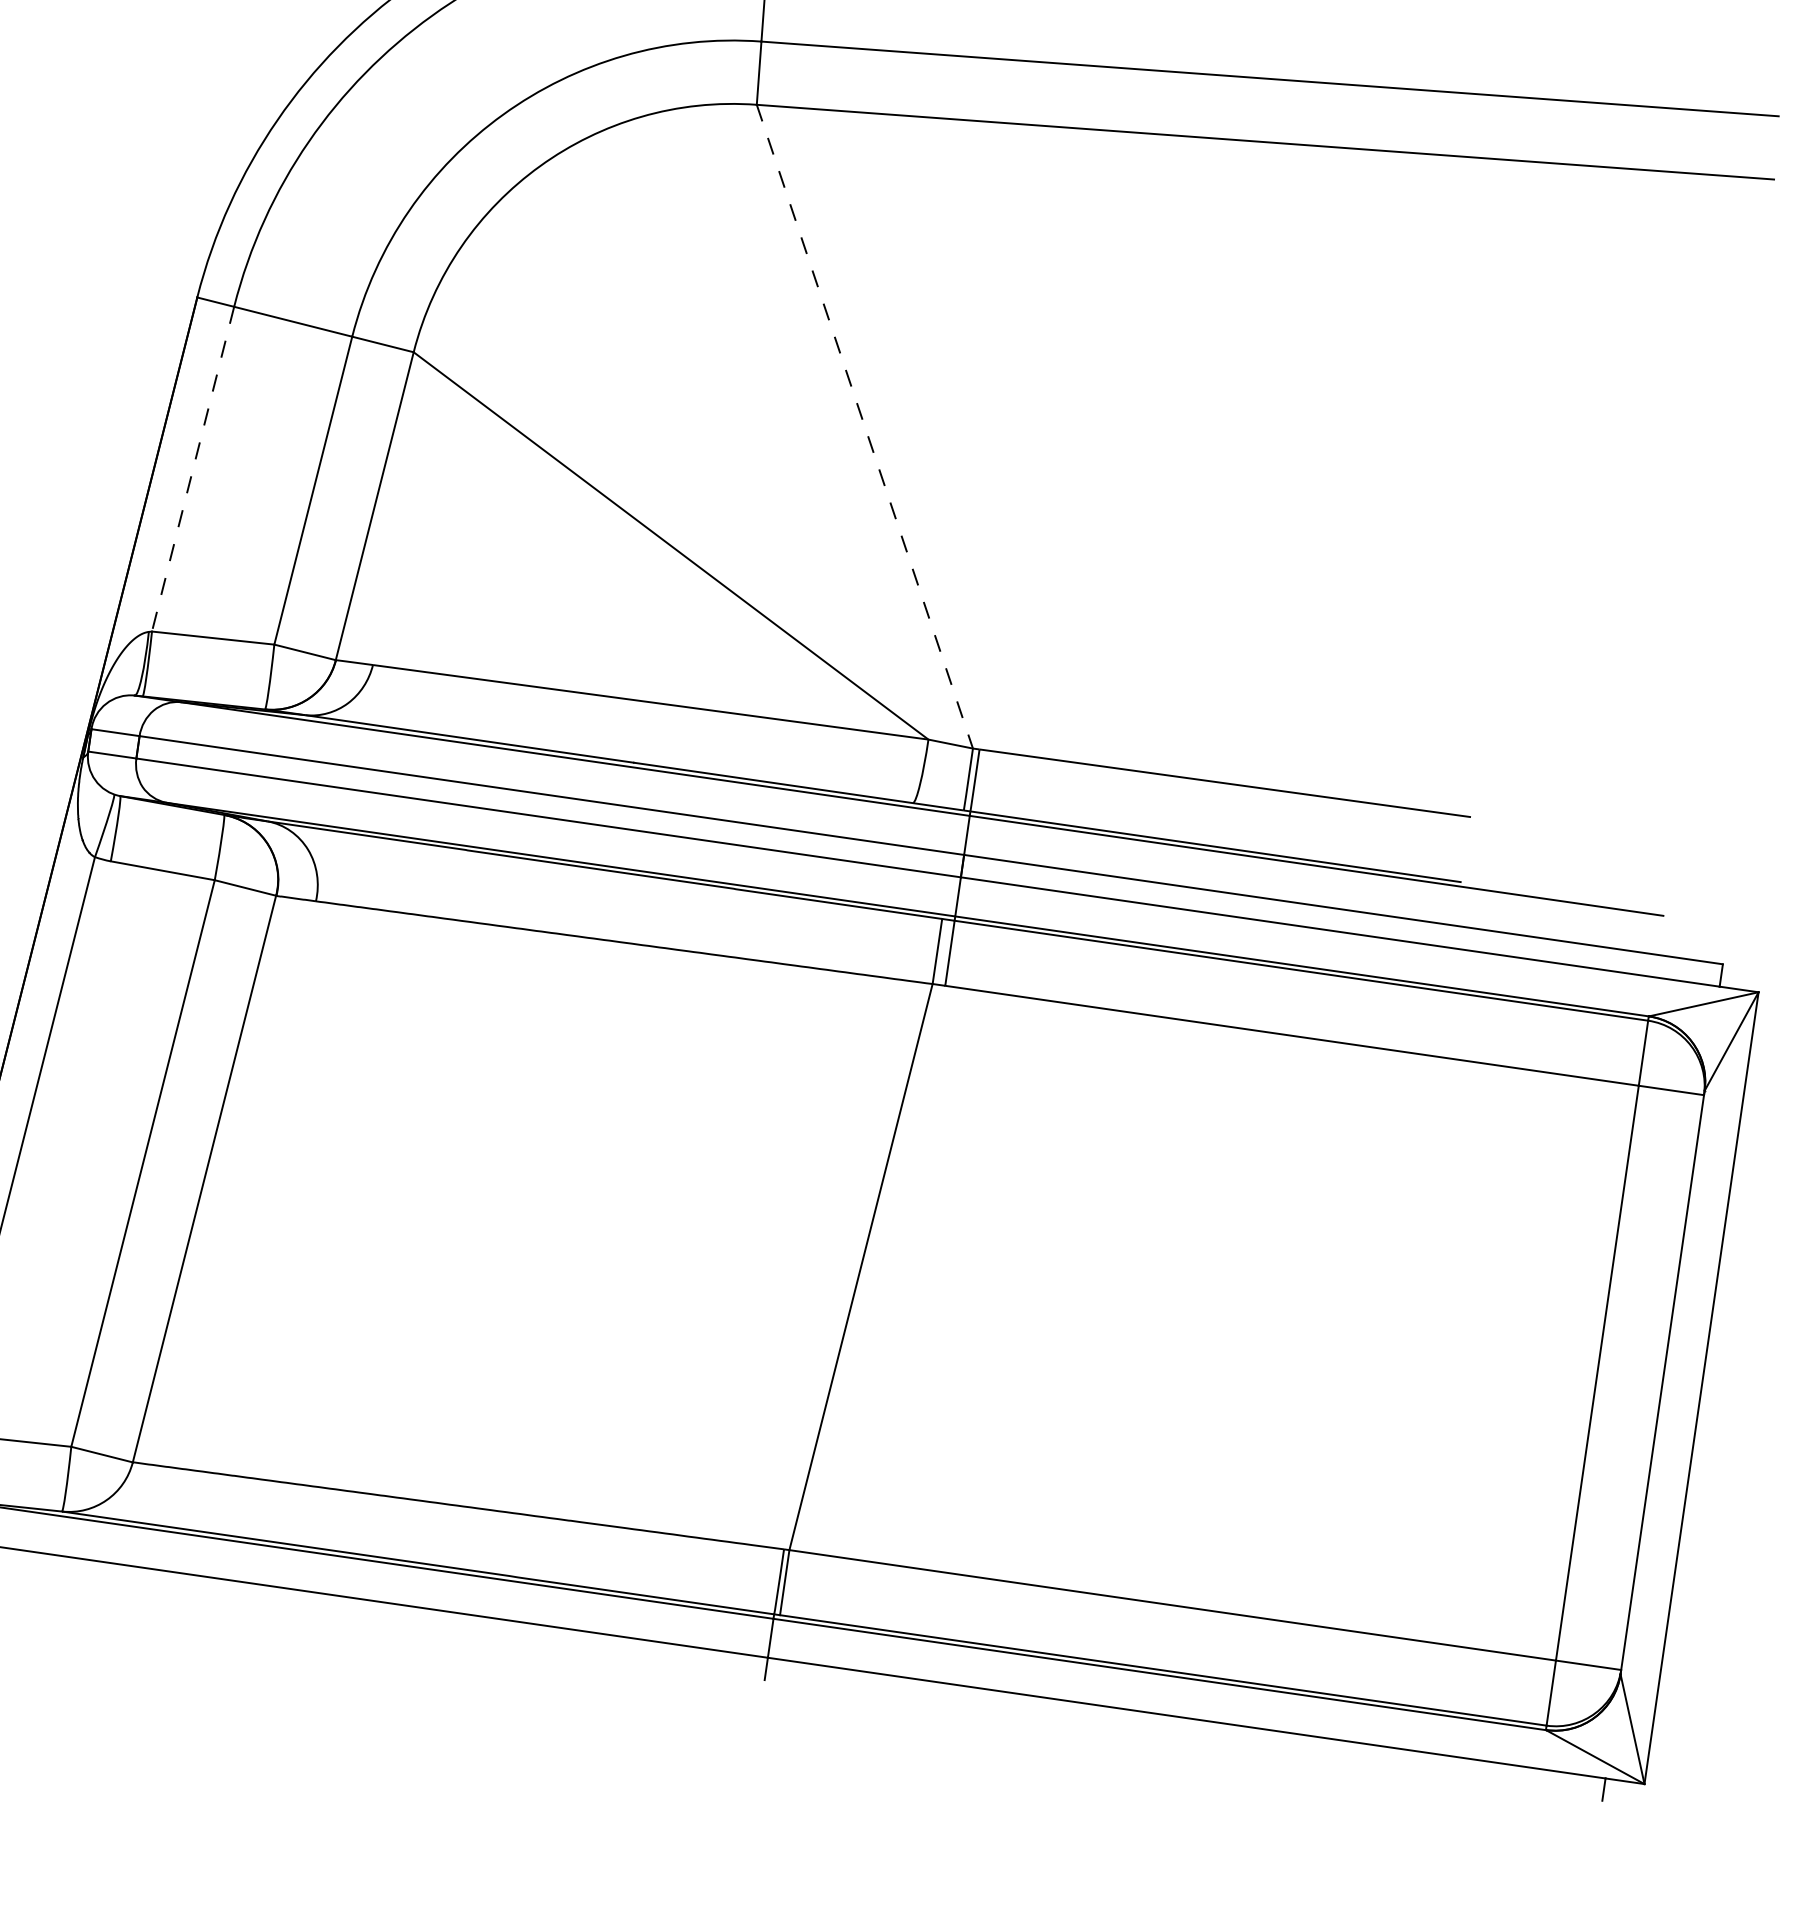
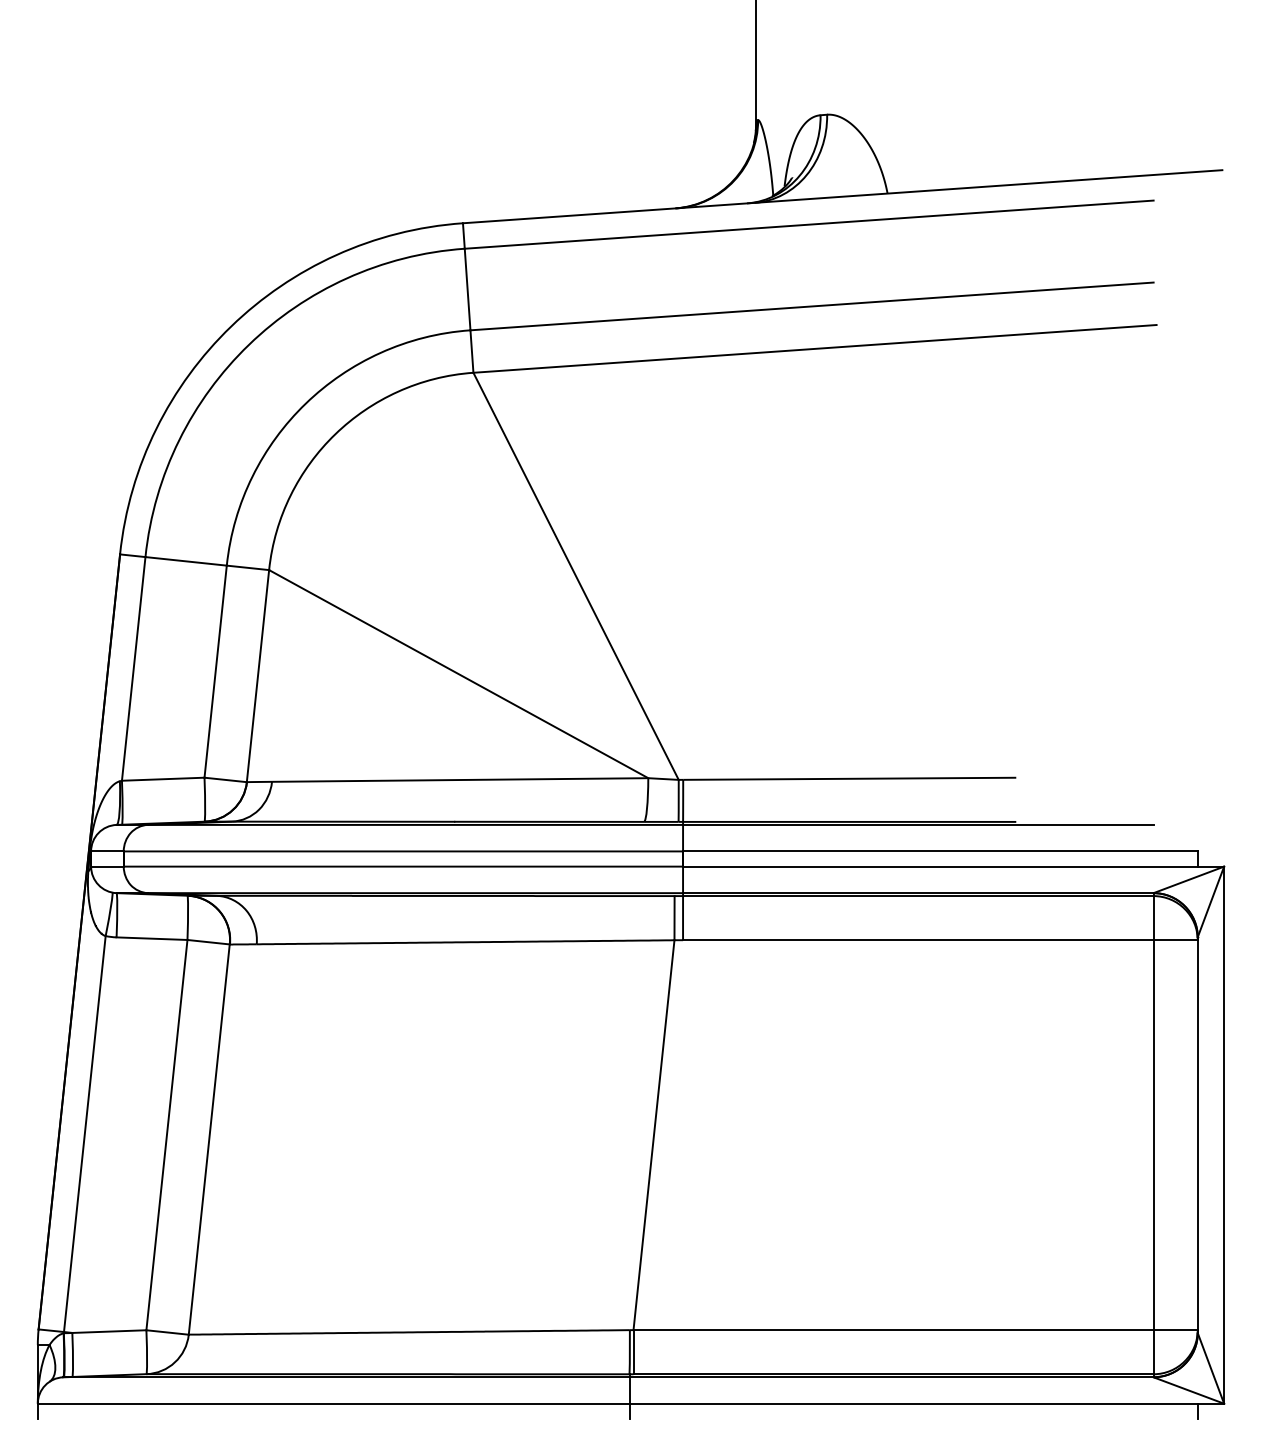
line: (865, 427) -> (576, 576), dashed -> solid
line: (192, 470) -> (133, 669), dashed -> solid

